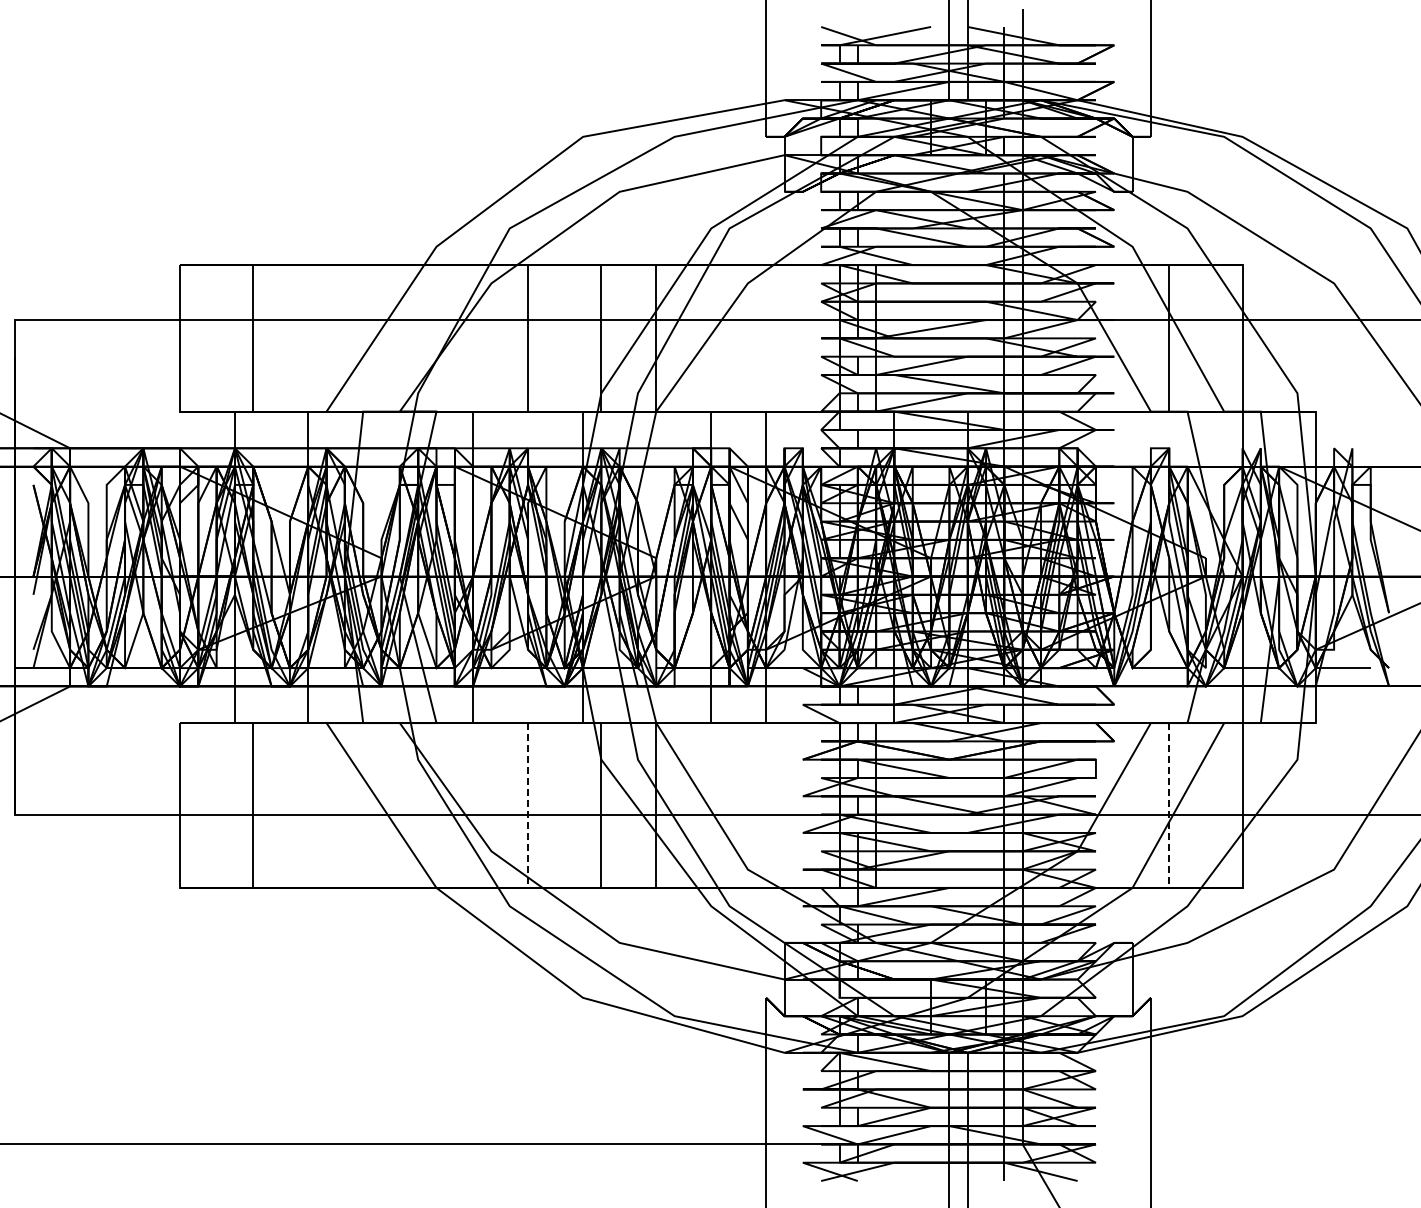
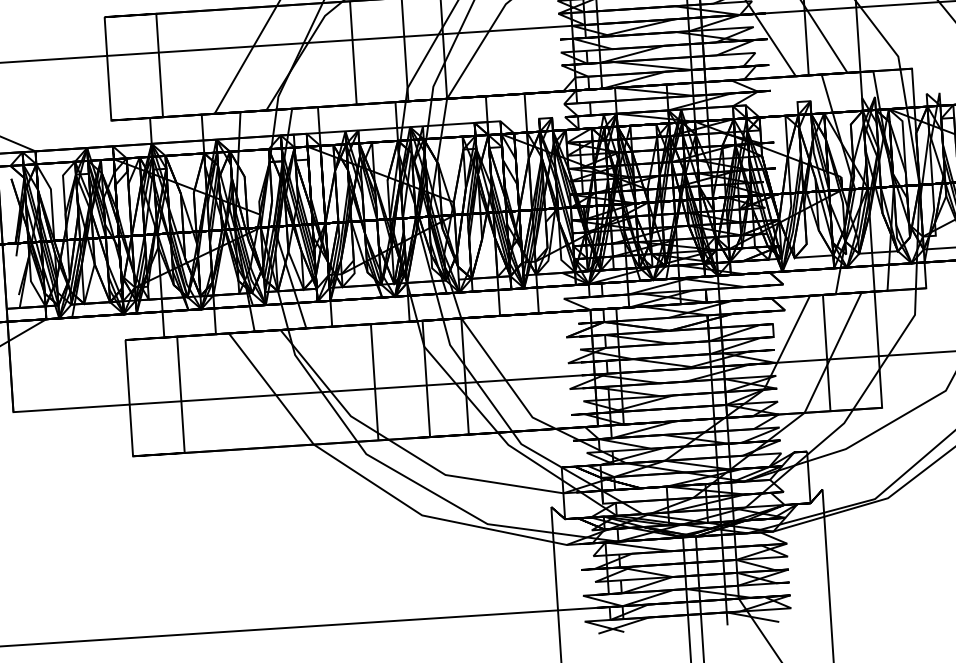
line: (528, 806) -> (375, 382), dashed -> solid
line: (1169, 806) -> (826, 353), dashed -> solid

